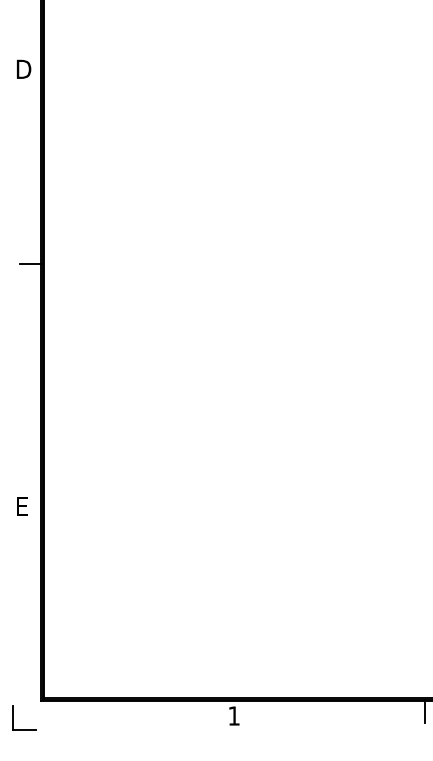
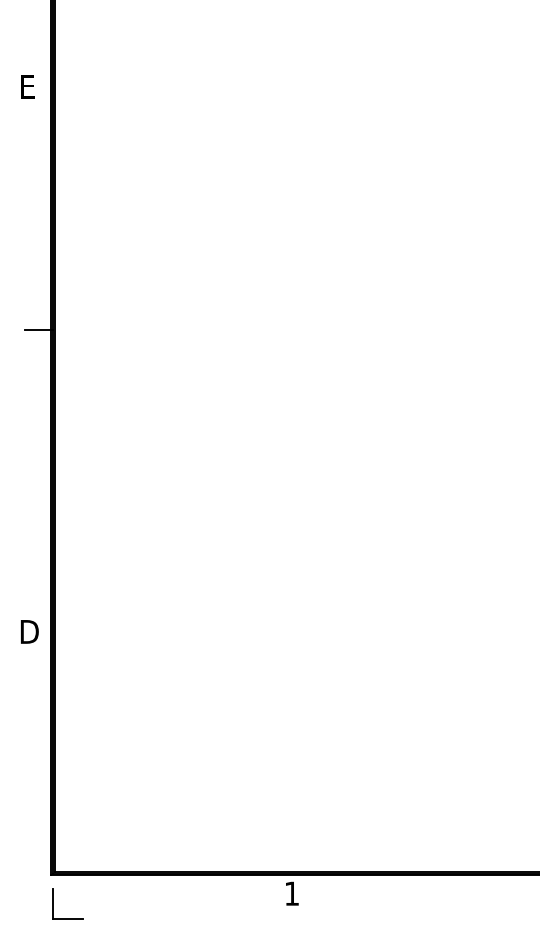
text: (23, 69) -> (29, 86), D -> E
text: (23, 505) -> (29, 631), E -> D
line: (424, 711) -> (529, 887), removed
part: (12, 717) -> (53, 903), moved

